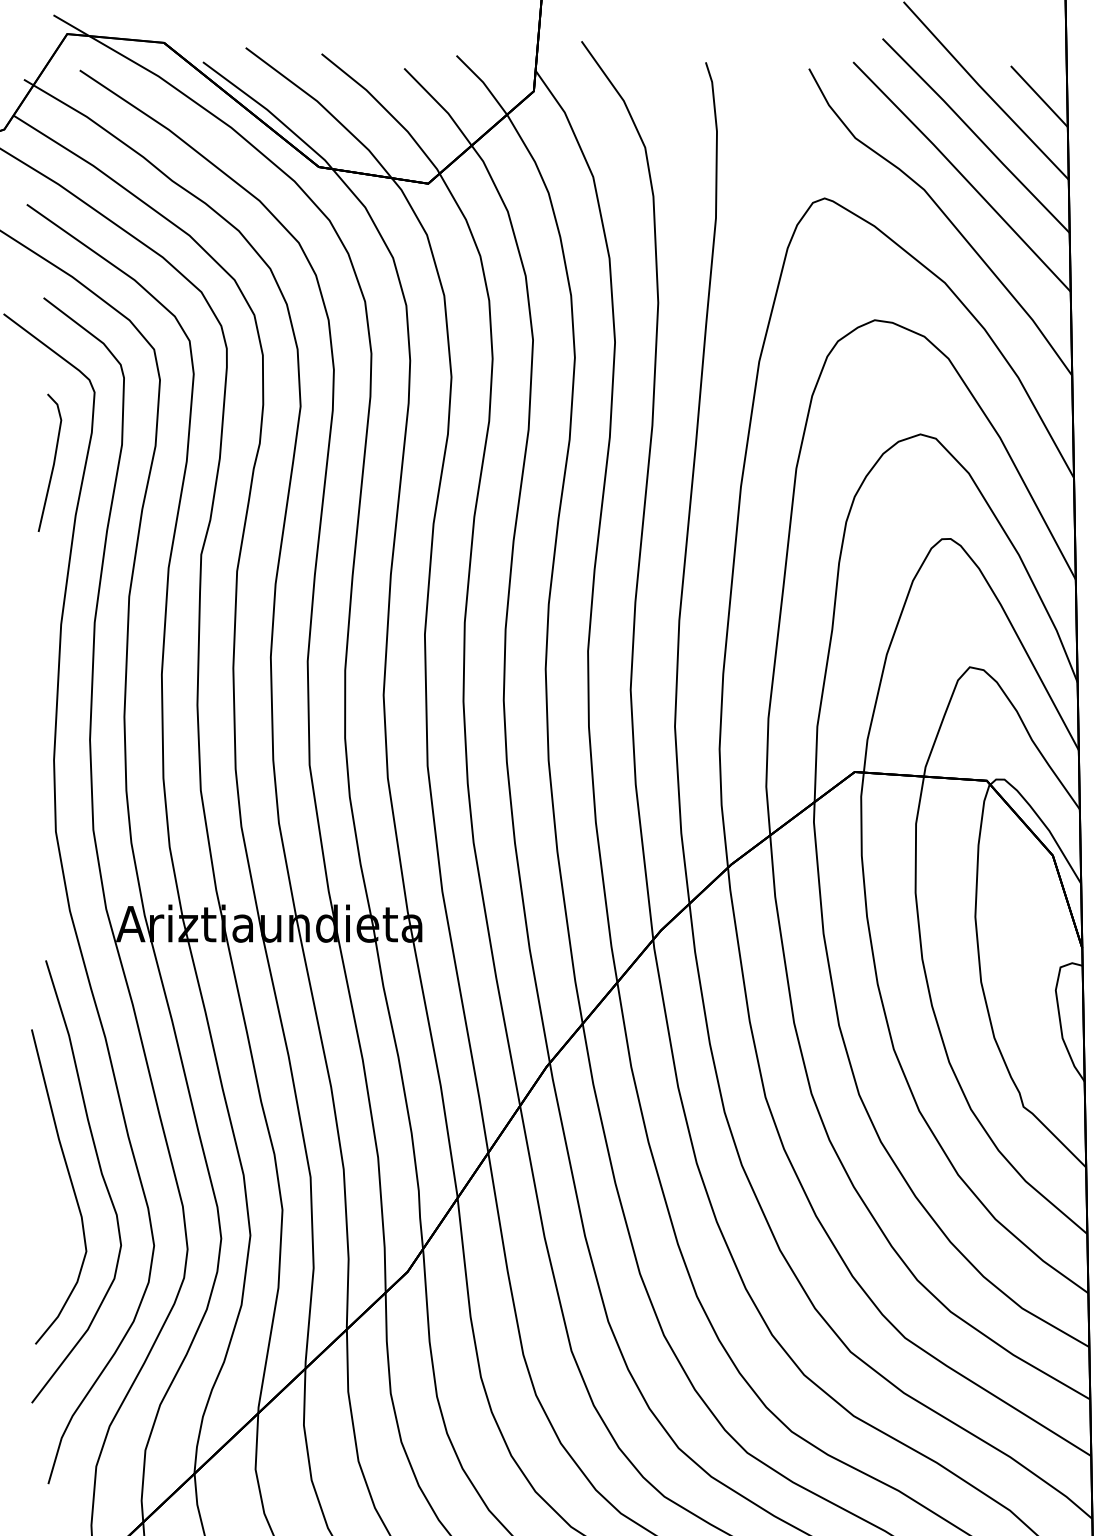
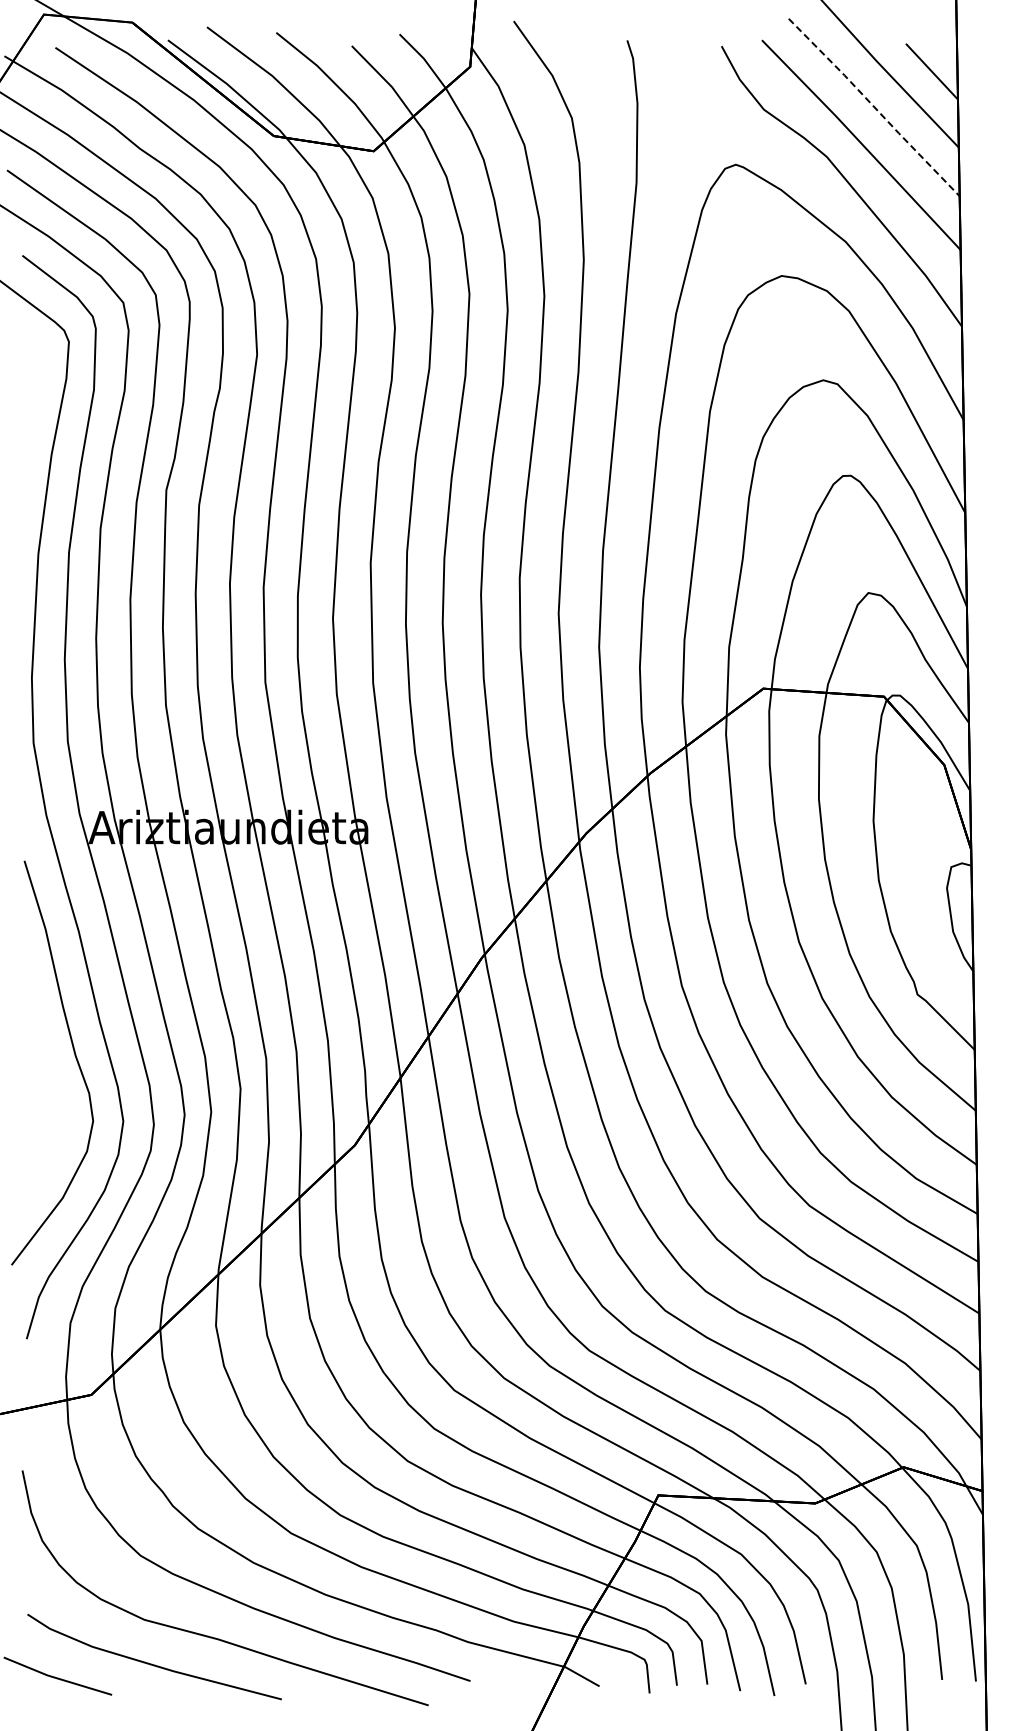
line: (976, 135) -> (874, 107), solid -> dashed
line: (52, 464) -> (30, 407), removed
curve: (71, 1185) -> (47, 1066), removed

